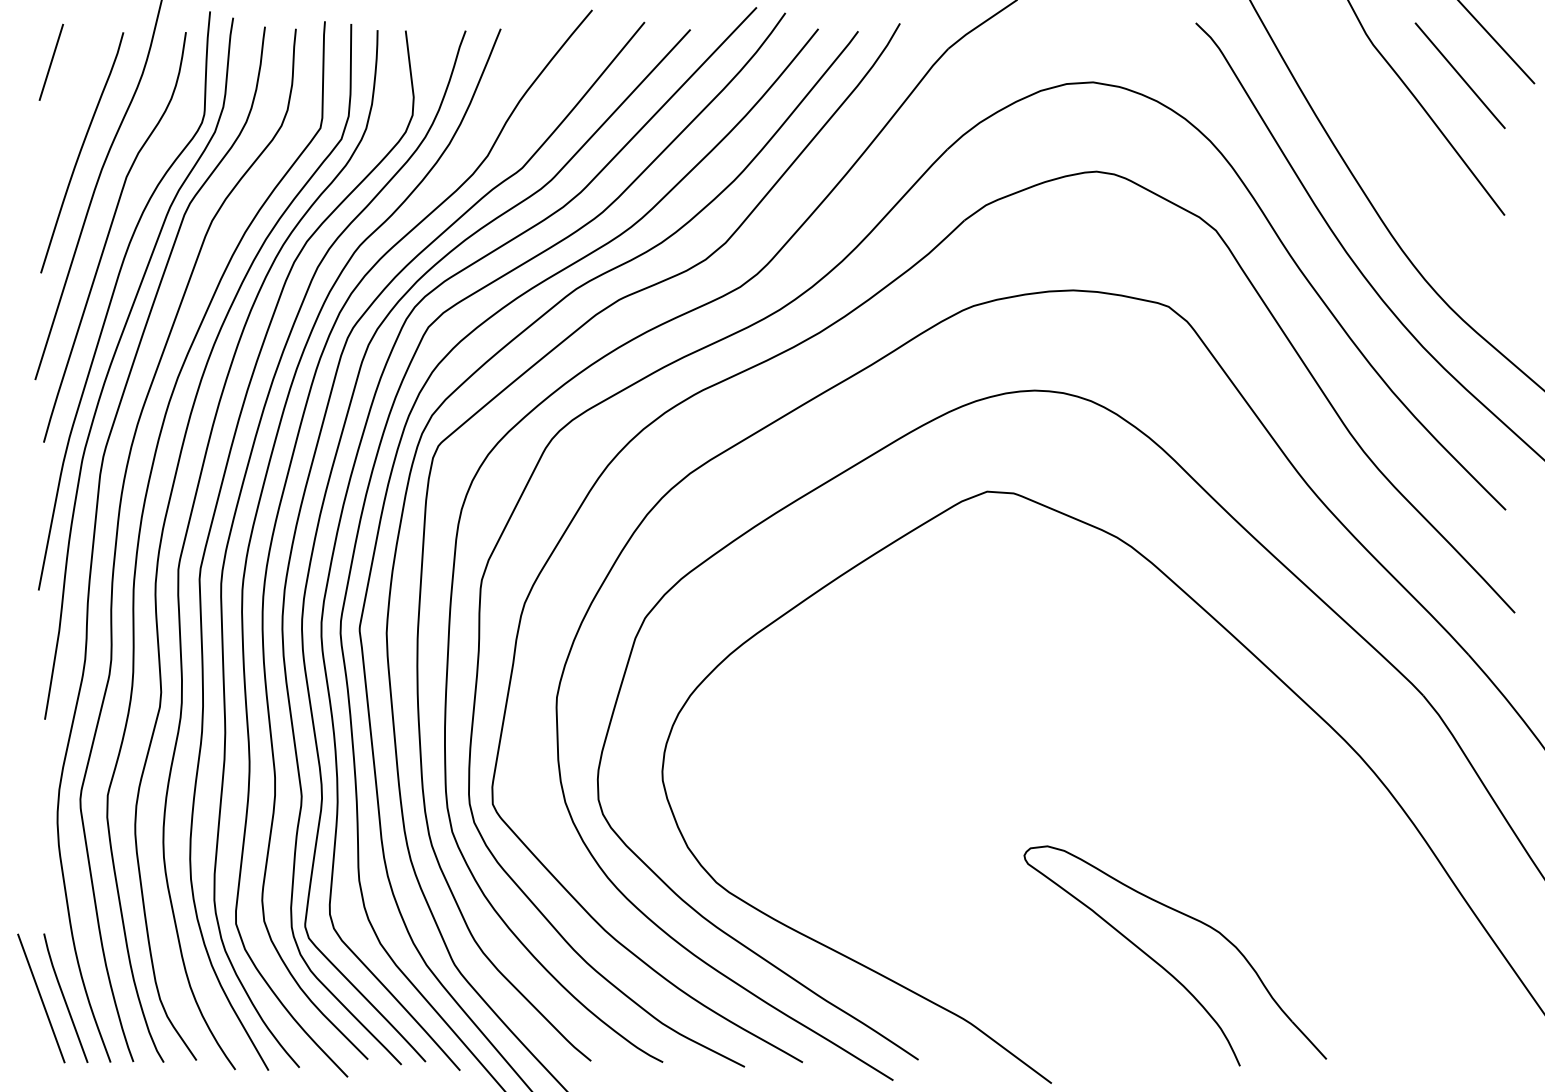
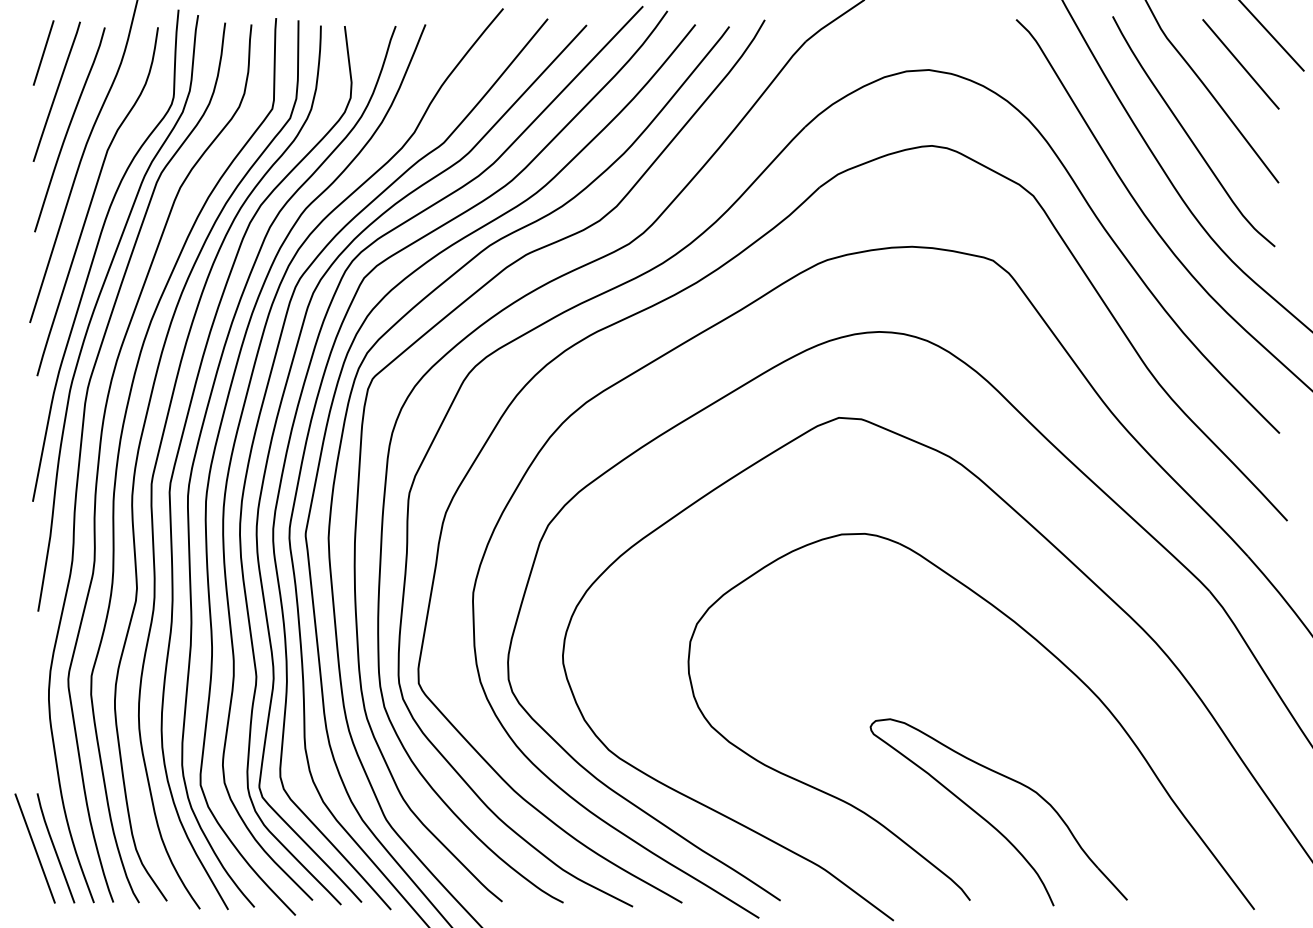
line: (66, 107) -> (56, 91), added
curve: (1399, 159) -> (1189, 135), added
part: (1221, 757) -> (1038, 643), added

